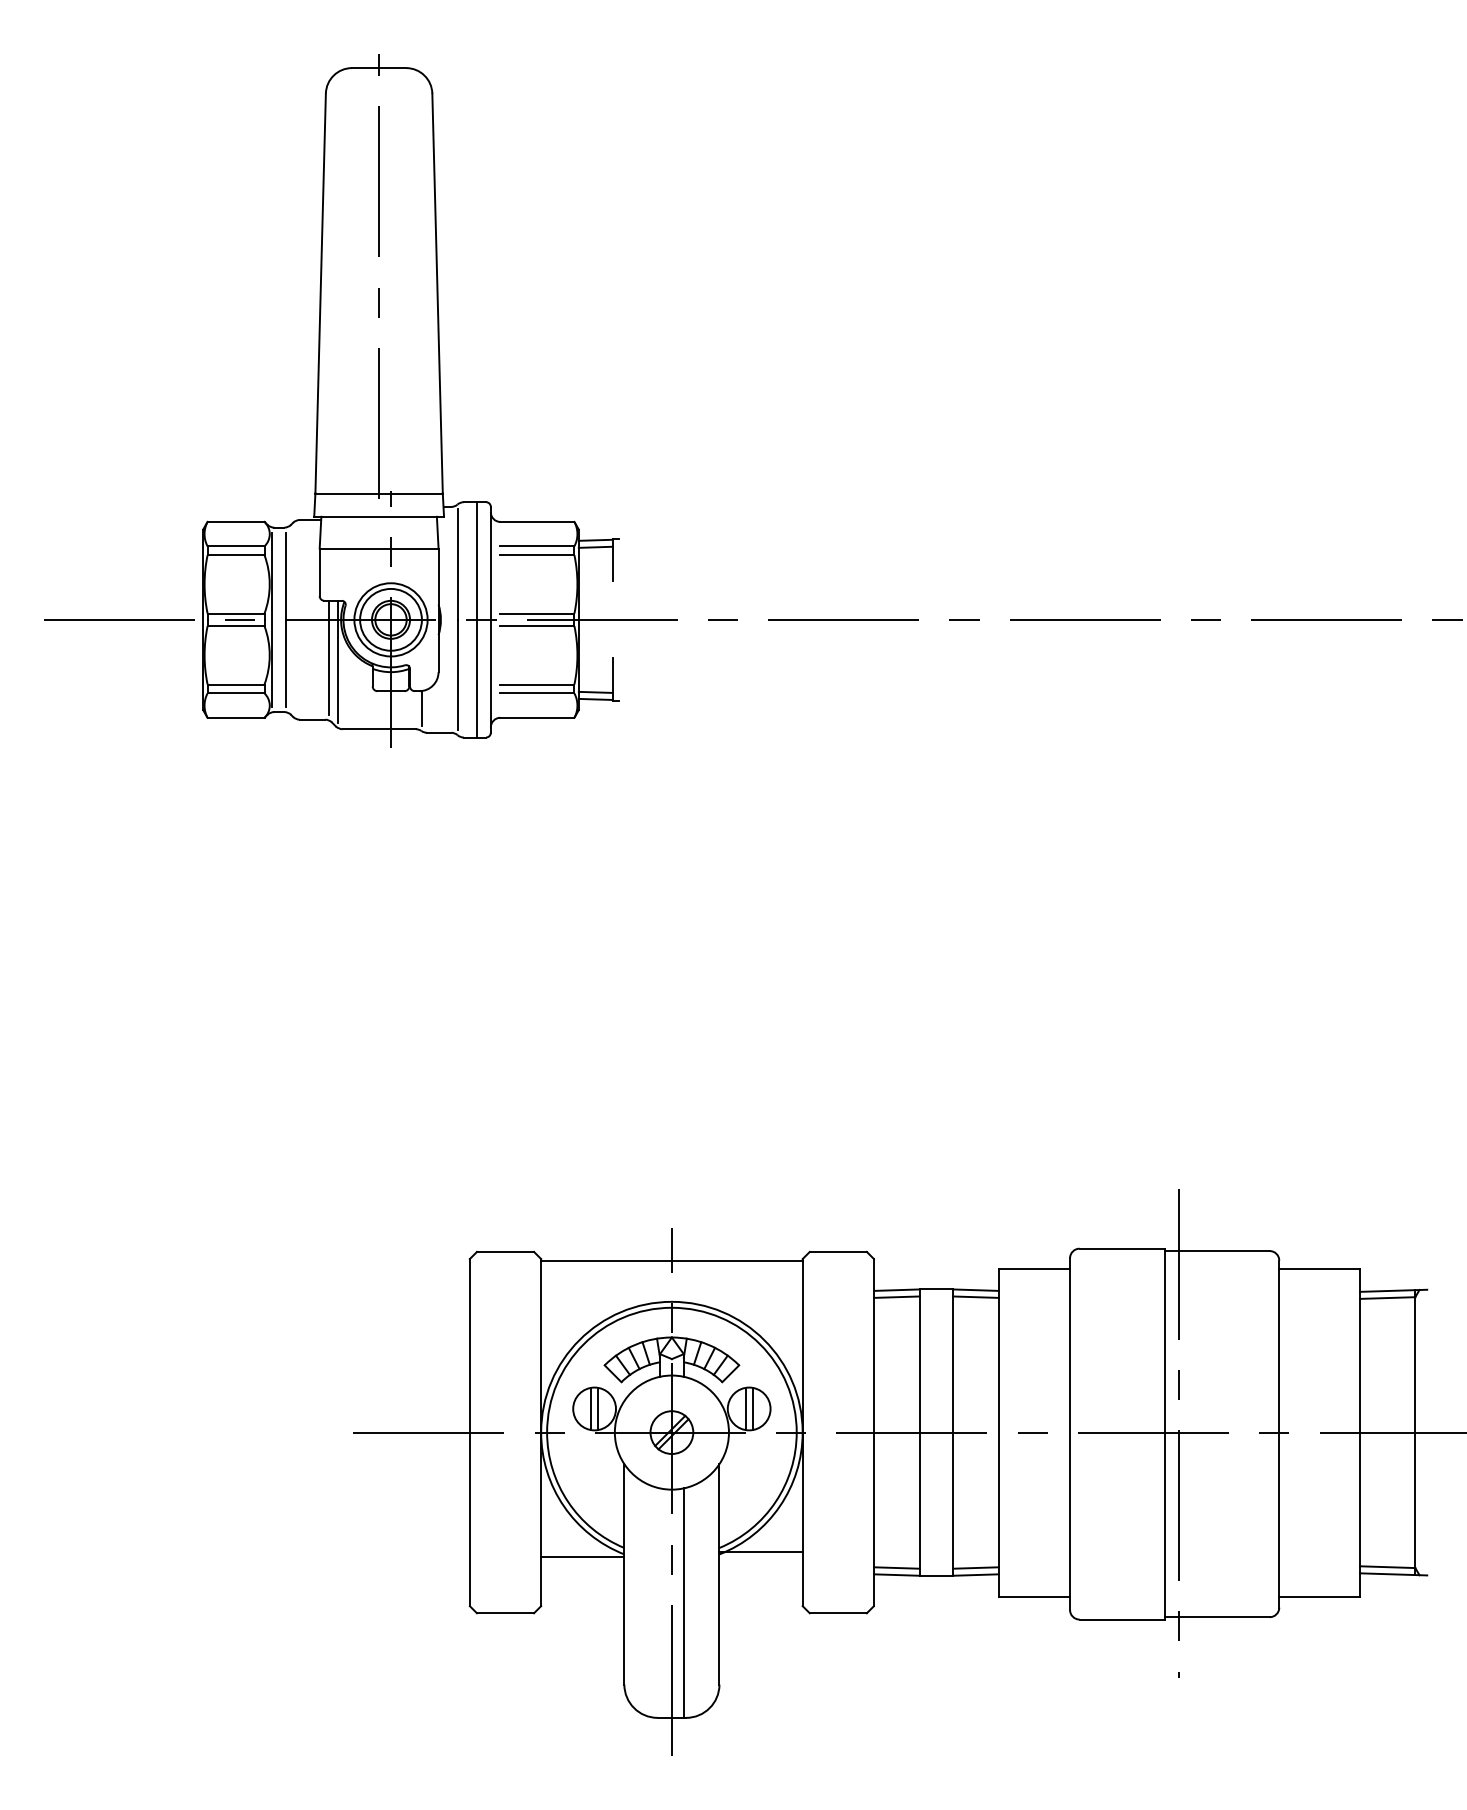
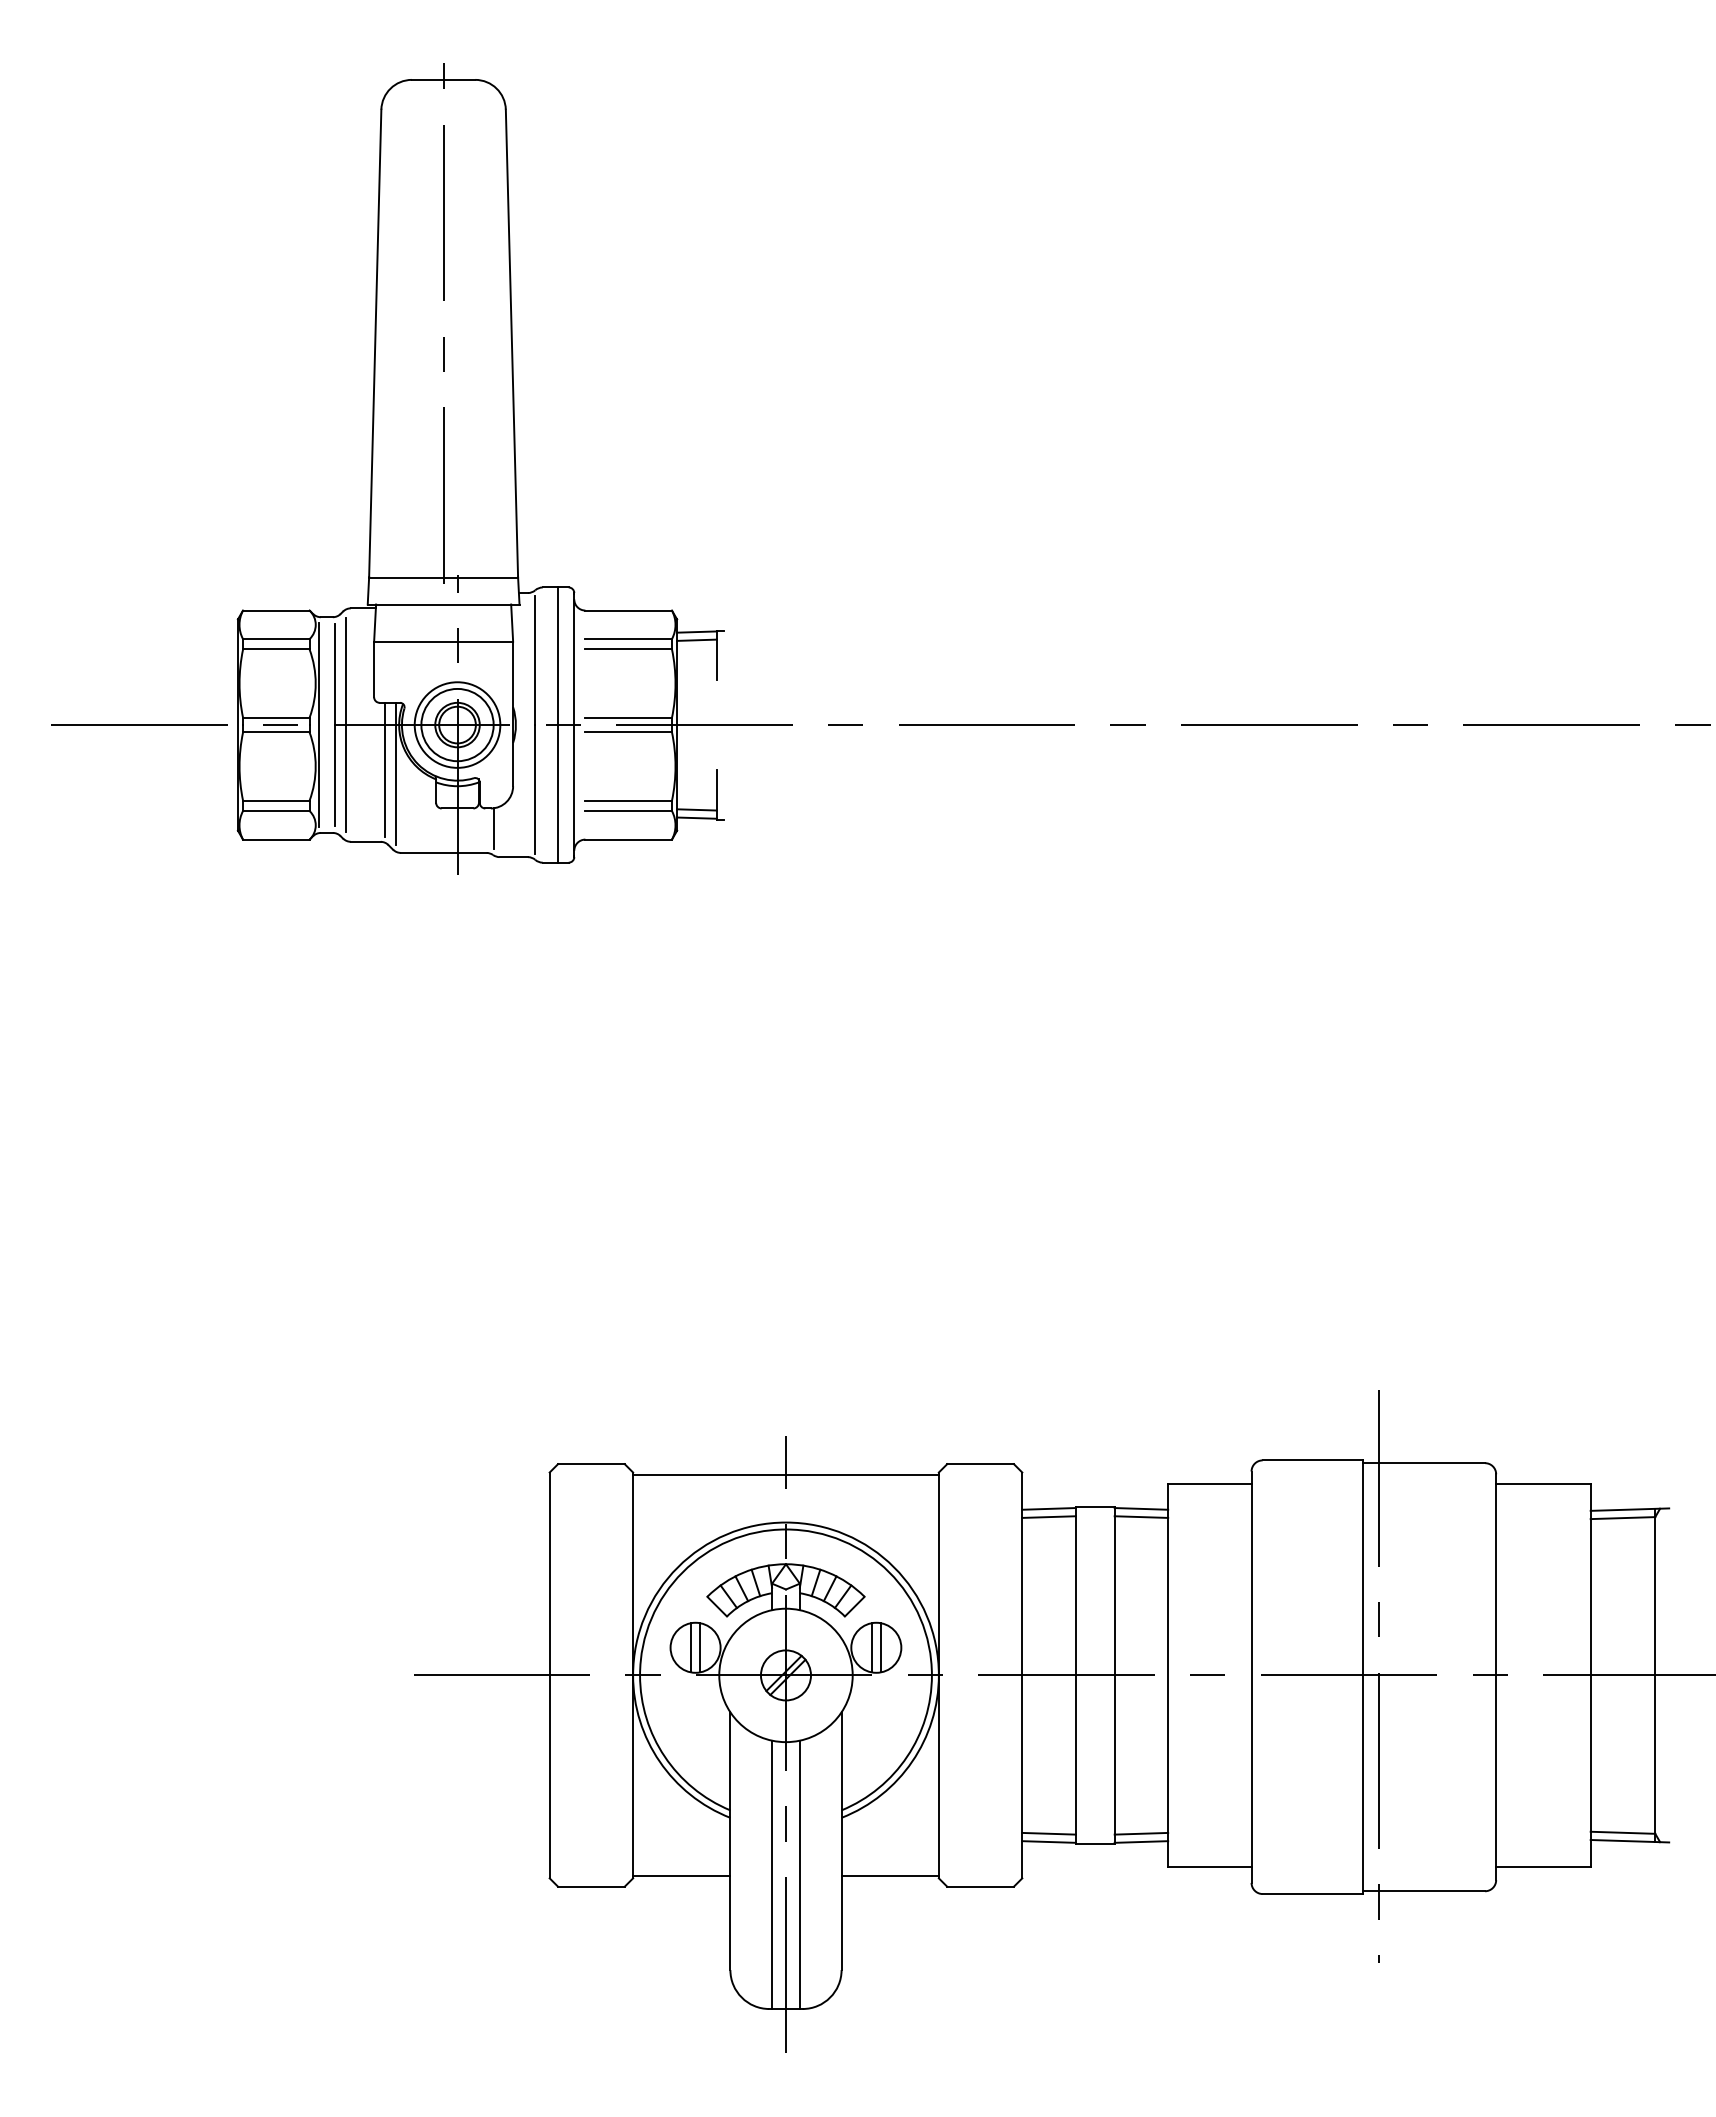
line: (296, 619) -> (346, 724), added
line: (760, 1551) -> (889, 1875), moved
line: (582, 1556) -> (681, 1875), moved
line: (660, 1602) -> (772, 1874), added

